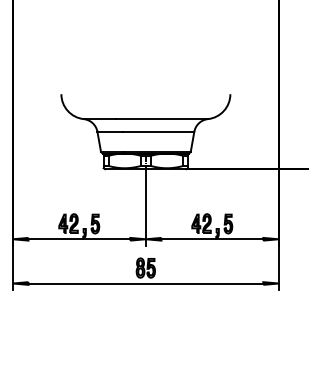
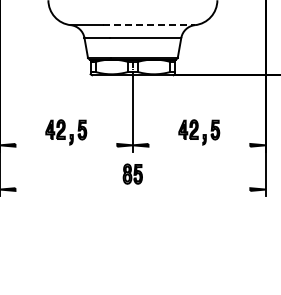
line: (162, 119) -> (149, 25), solid -> dashed
line: (79, 239) -> (66, 145), removed
line: (212, 239) -> (199, 145), removed
line: (145, 283) -> (132, 189), removed

